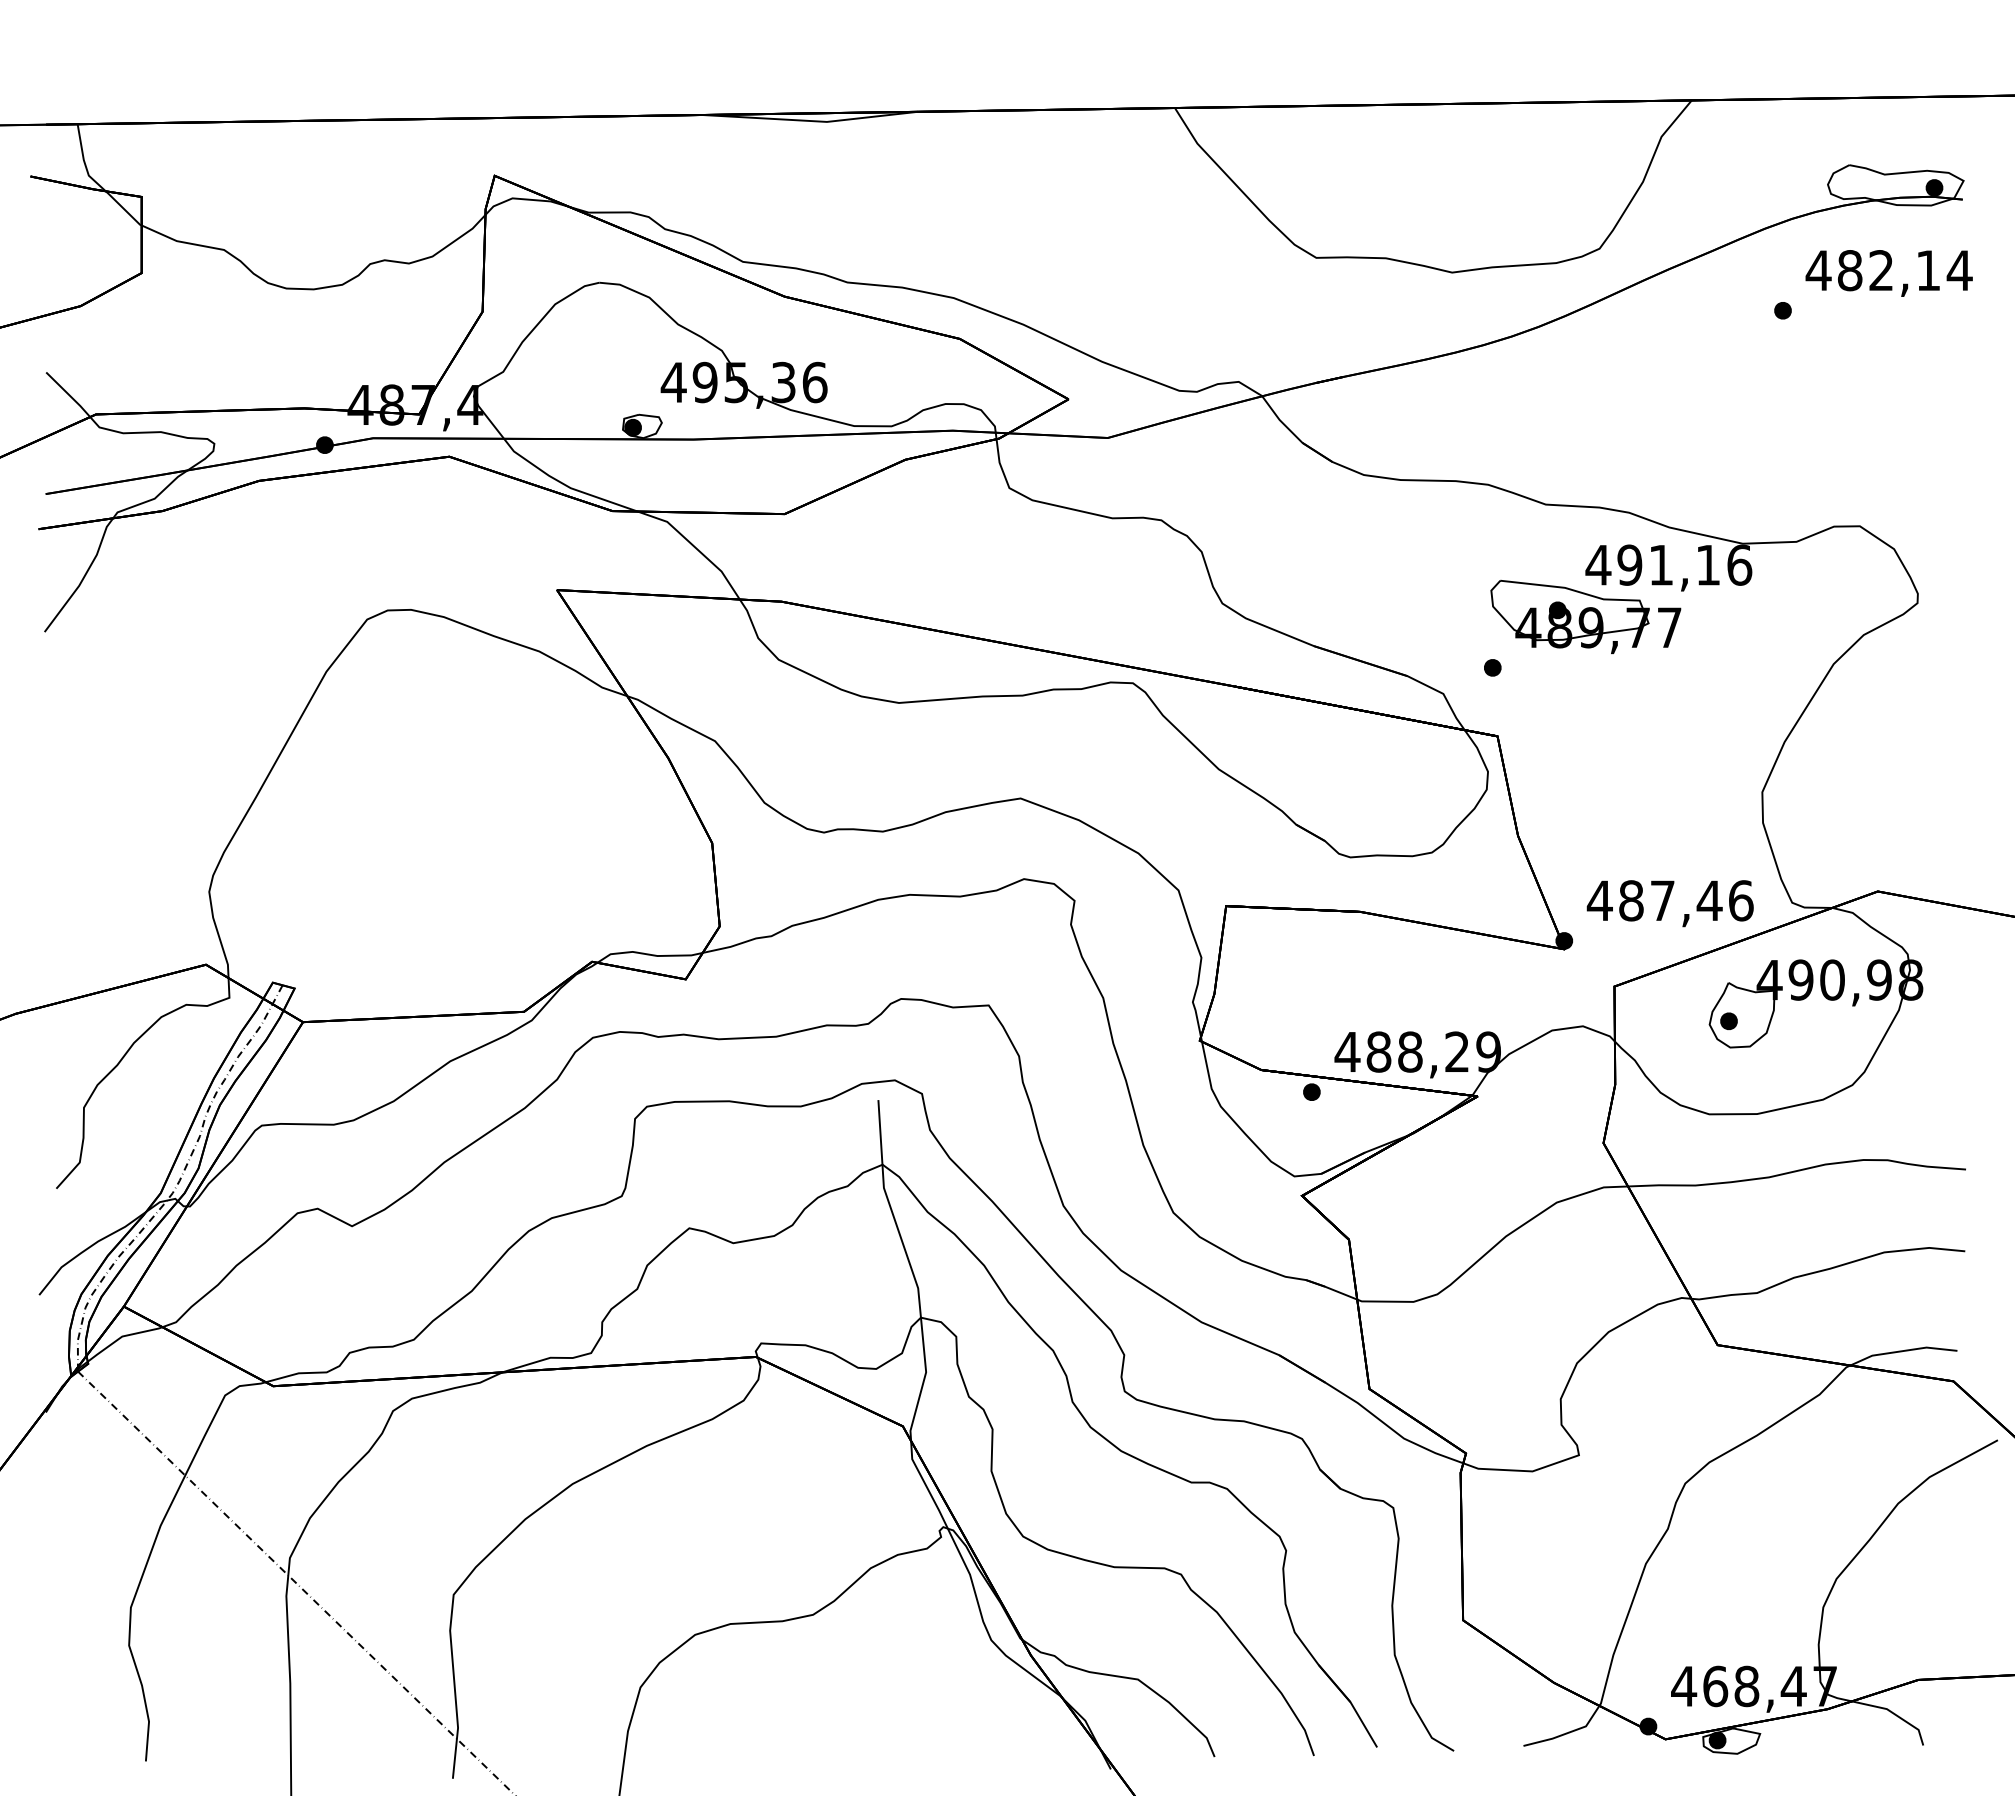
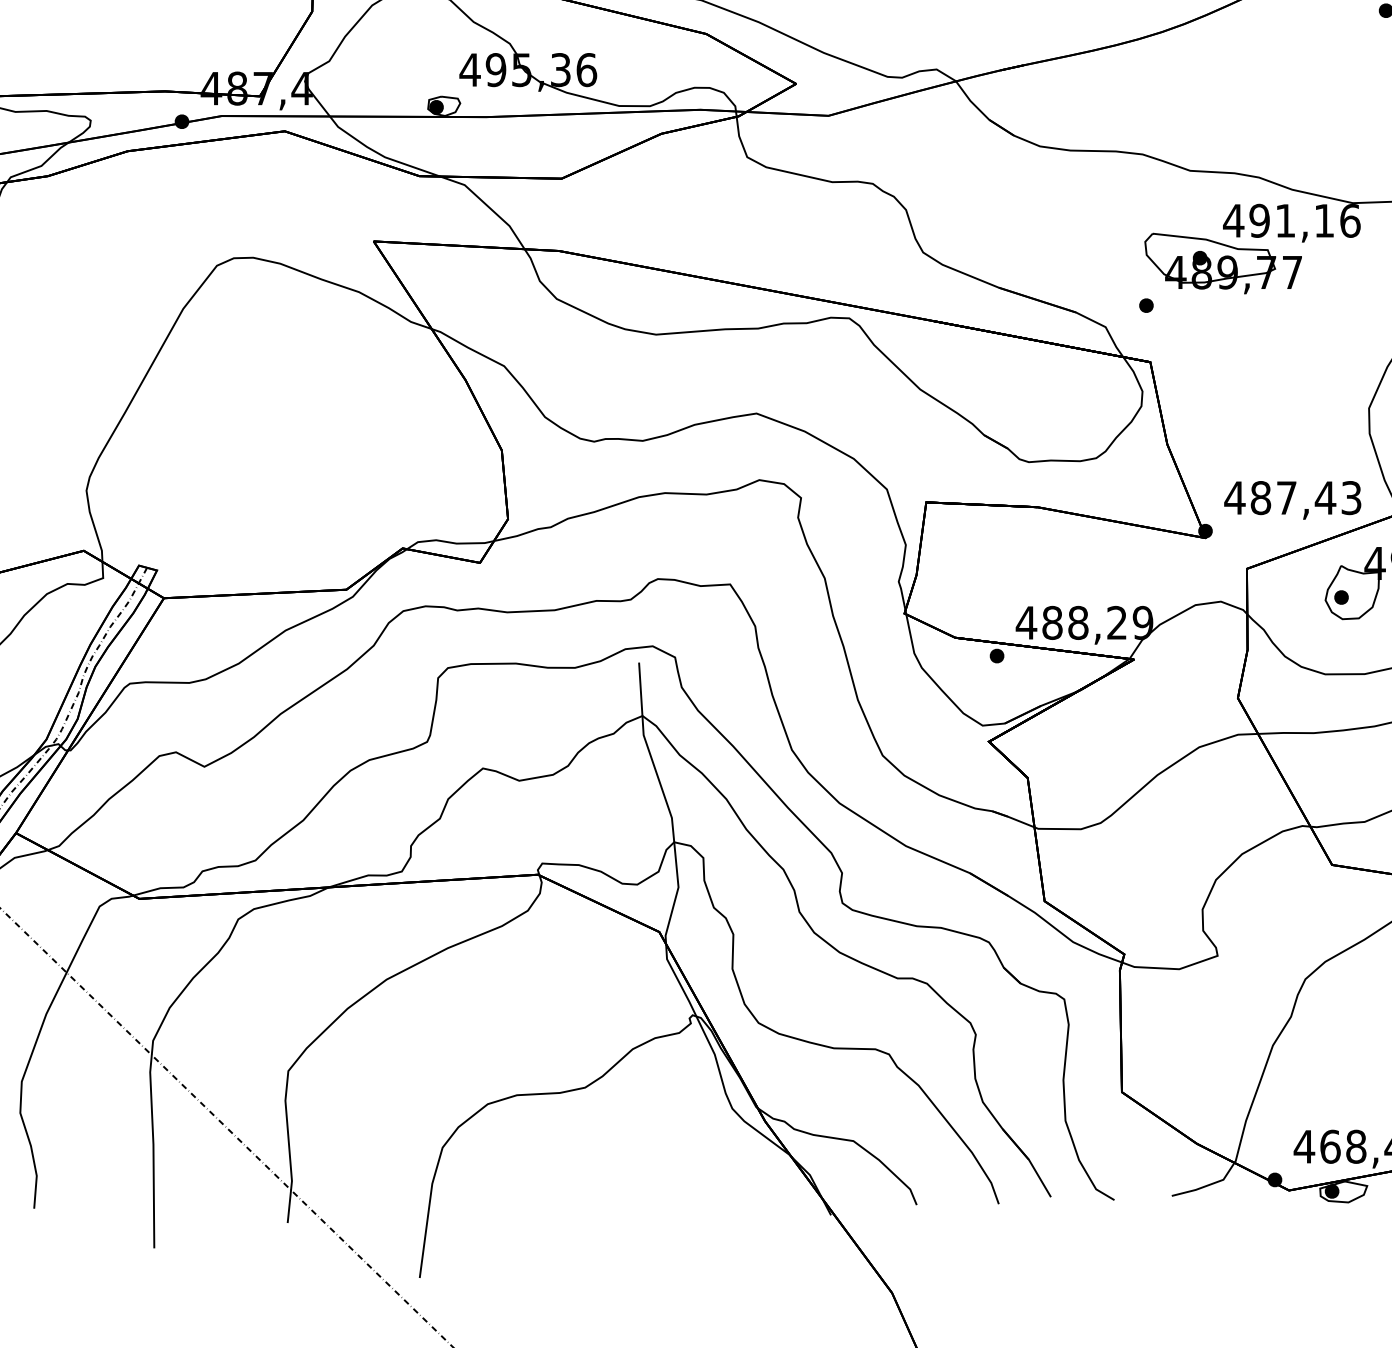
text: (1741, 900) -> (1351, 497), 487,46 -> 487,43

